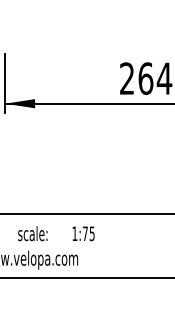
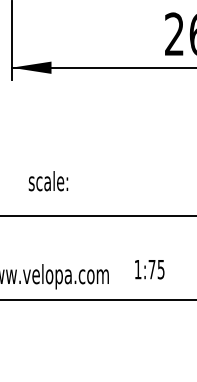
text: (32, 233) -> (48, 180), moved
text: (83, 233) -> (149, 269), moved

